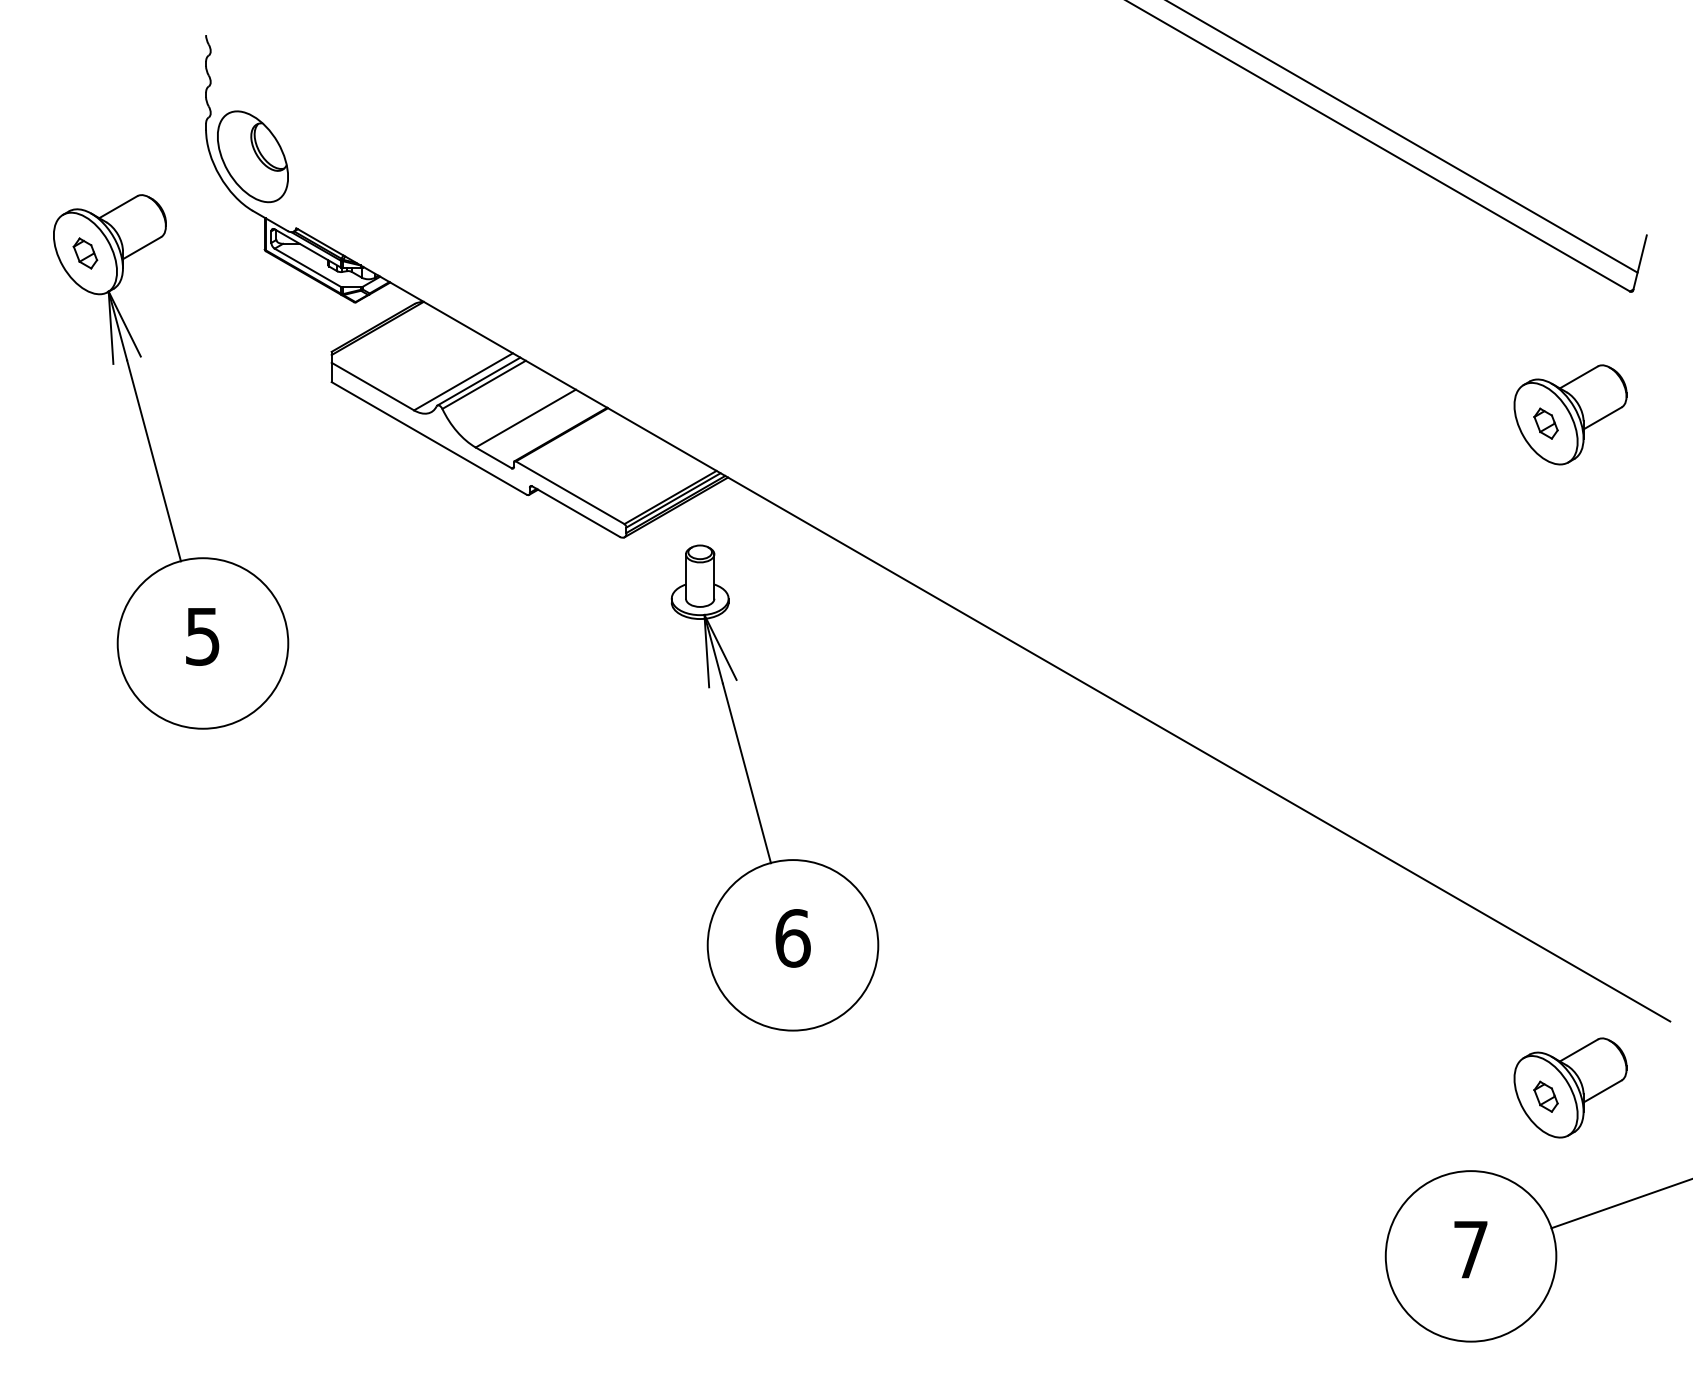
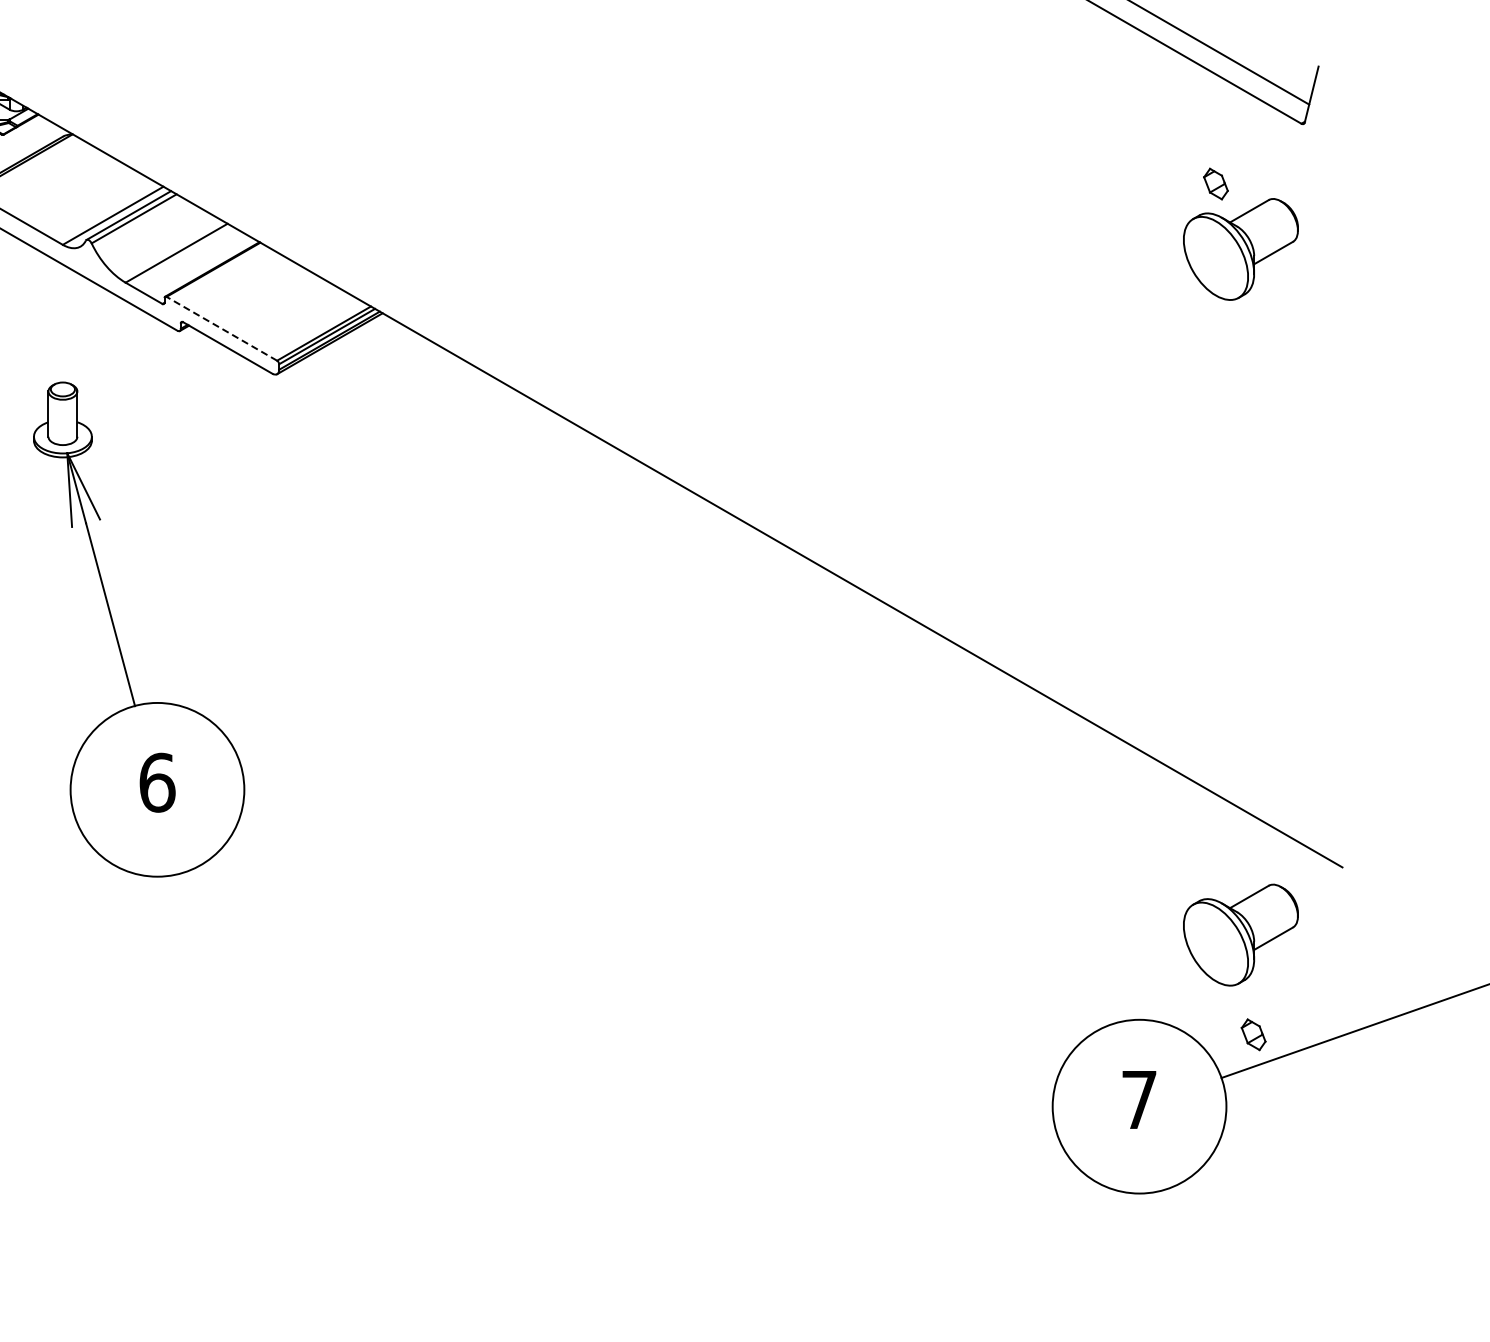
part: (1545, 423) -> (1215, 183), moved
line: (570, 492) -> (222, 328), solid -> dashed
part: (753, 793) -> (117, 635), moved
part: (1545, 1096) -> (1253, 1034), moved

